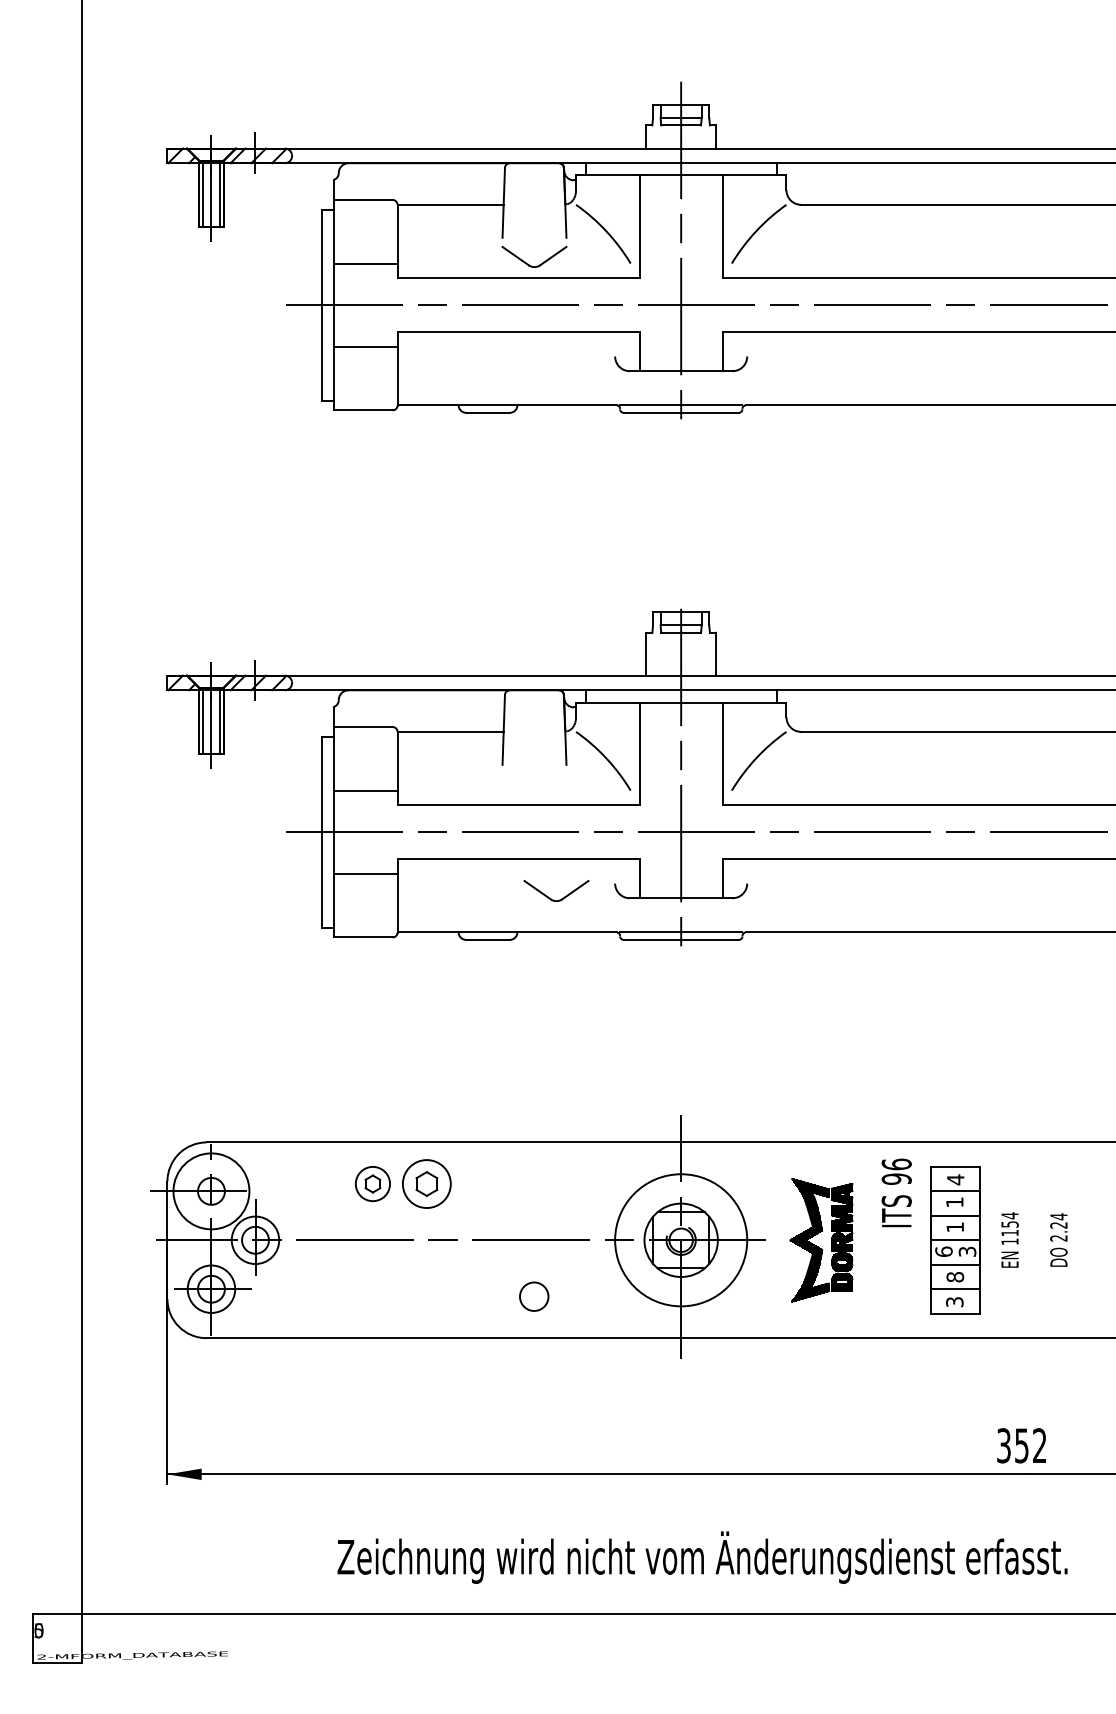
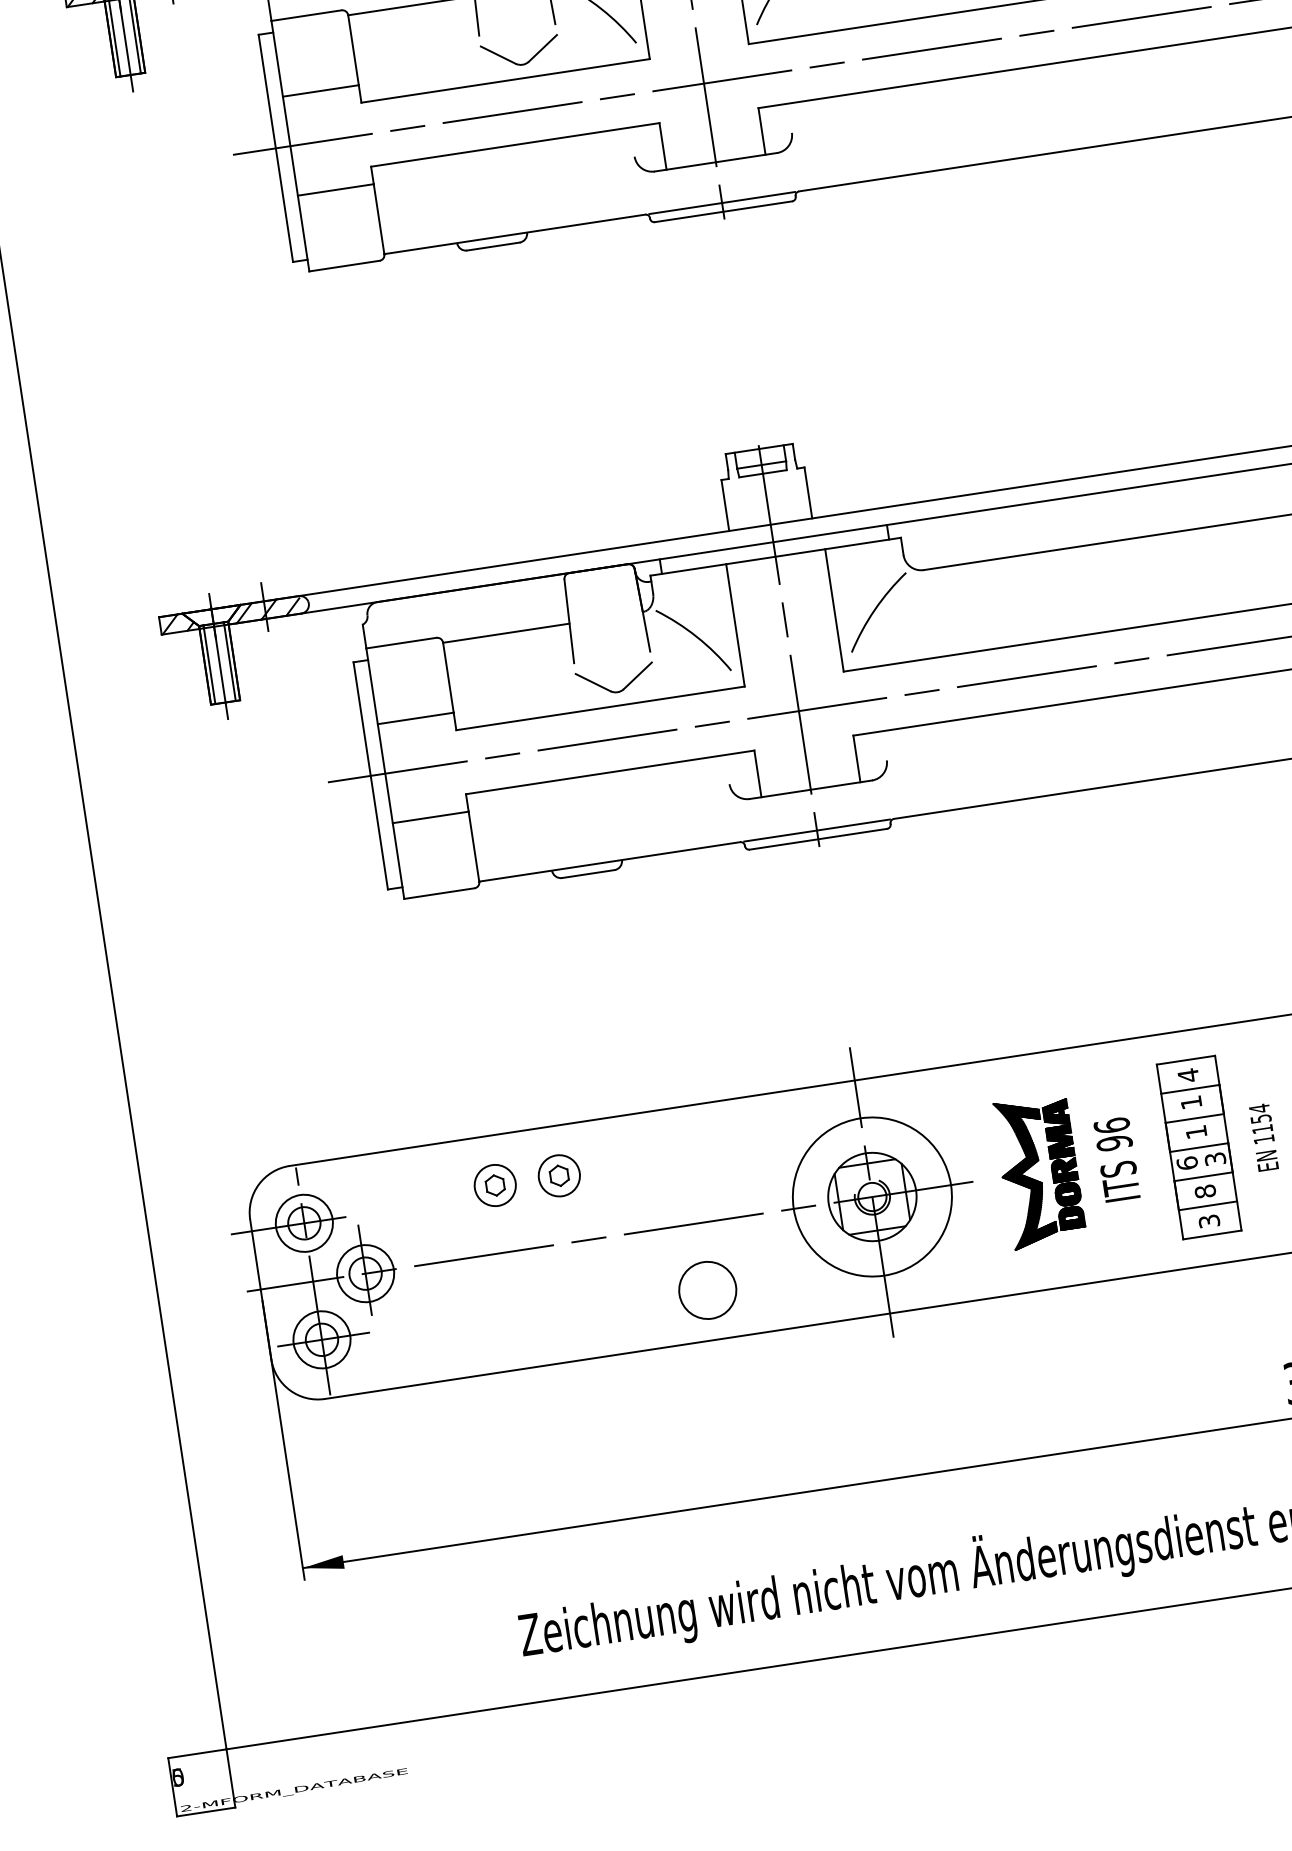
part: (551, 898) -> (611, 689), moved
part: (426, 1183) -> (558, 1175), size x0.71
circle: (211, 1191) -> (304, 1223), size x0.62
text: (896, 1192) -> (1116, 1159), moved
circle: (533, 1296) -> (706, 1290), size x1.67

